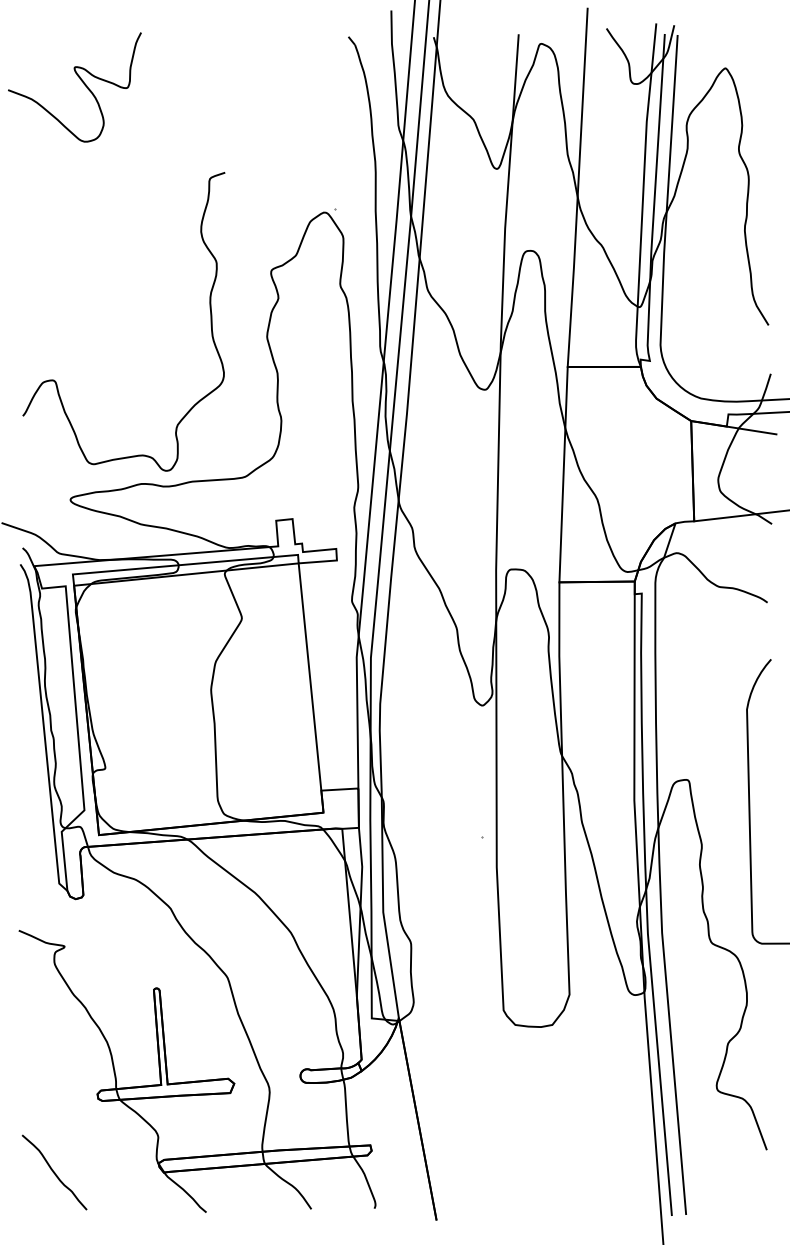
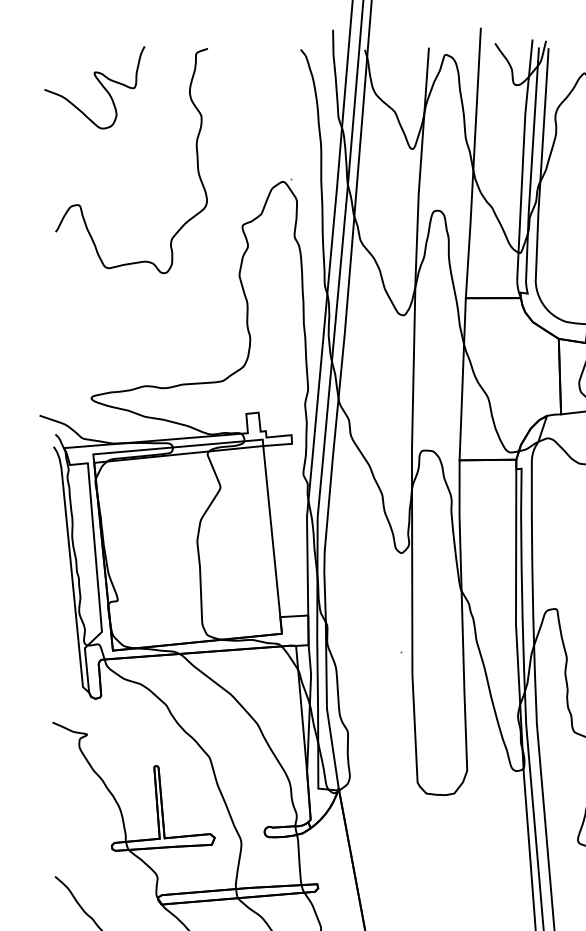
curve: (209, 308) -> (196, 150), moved

